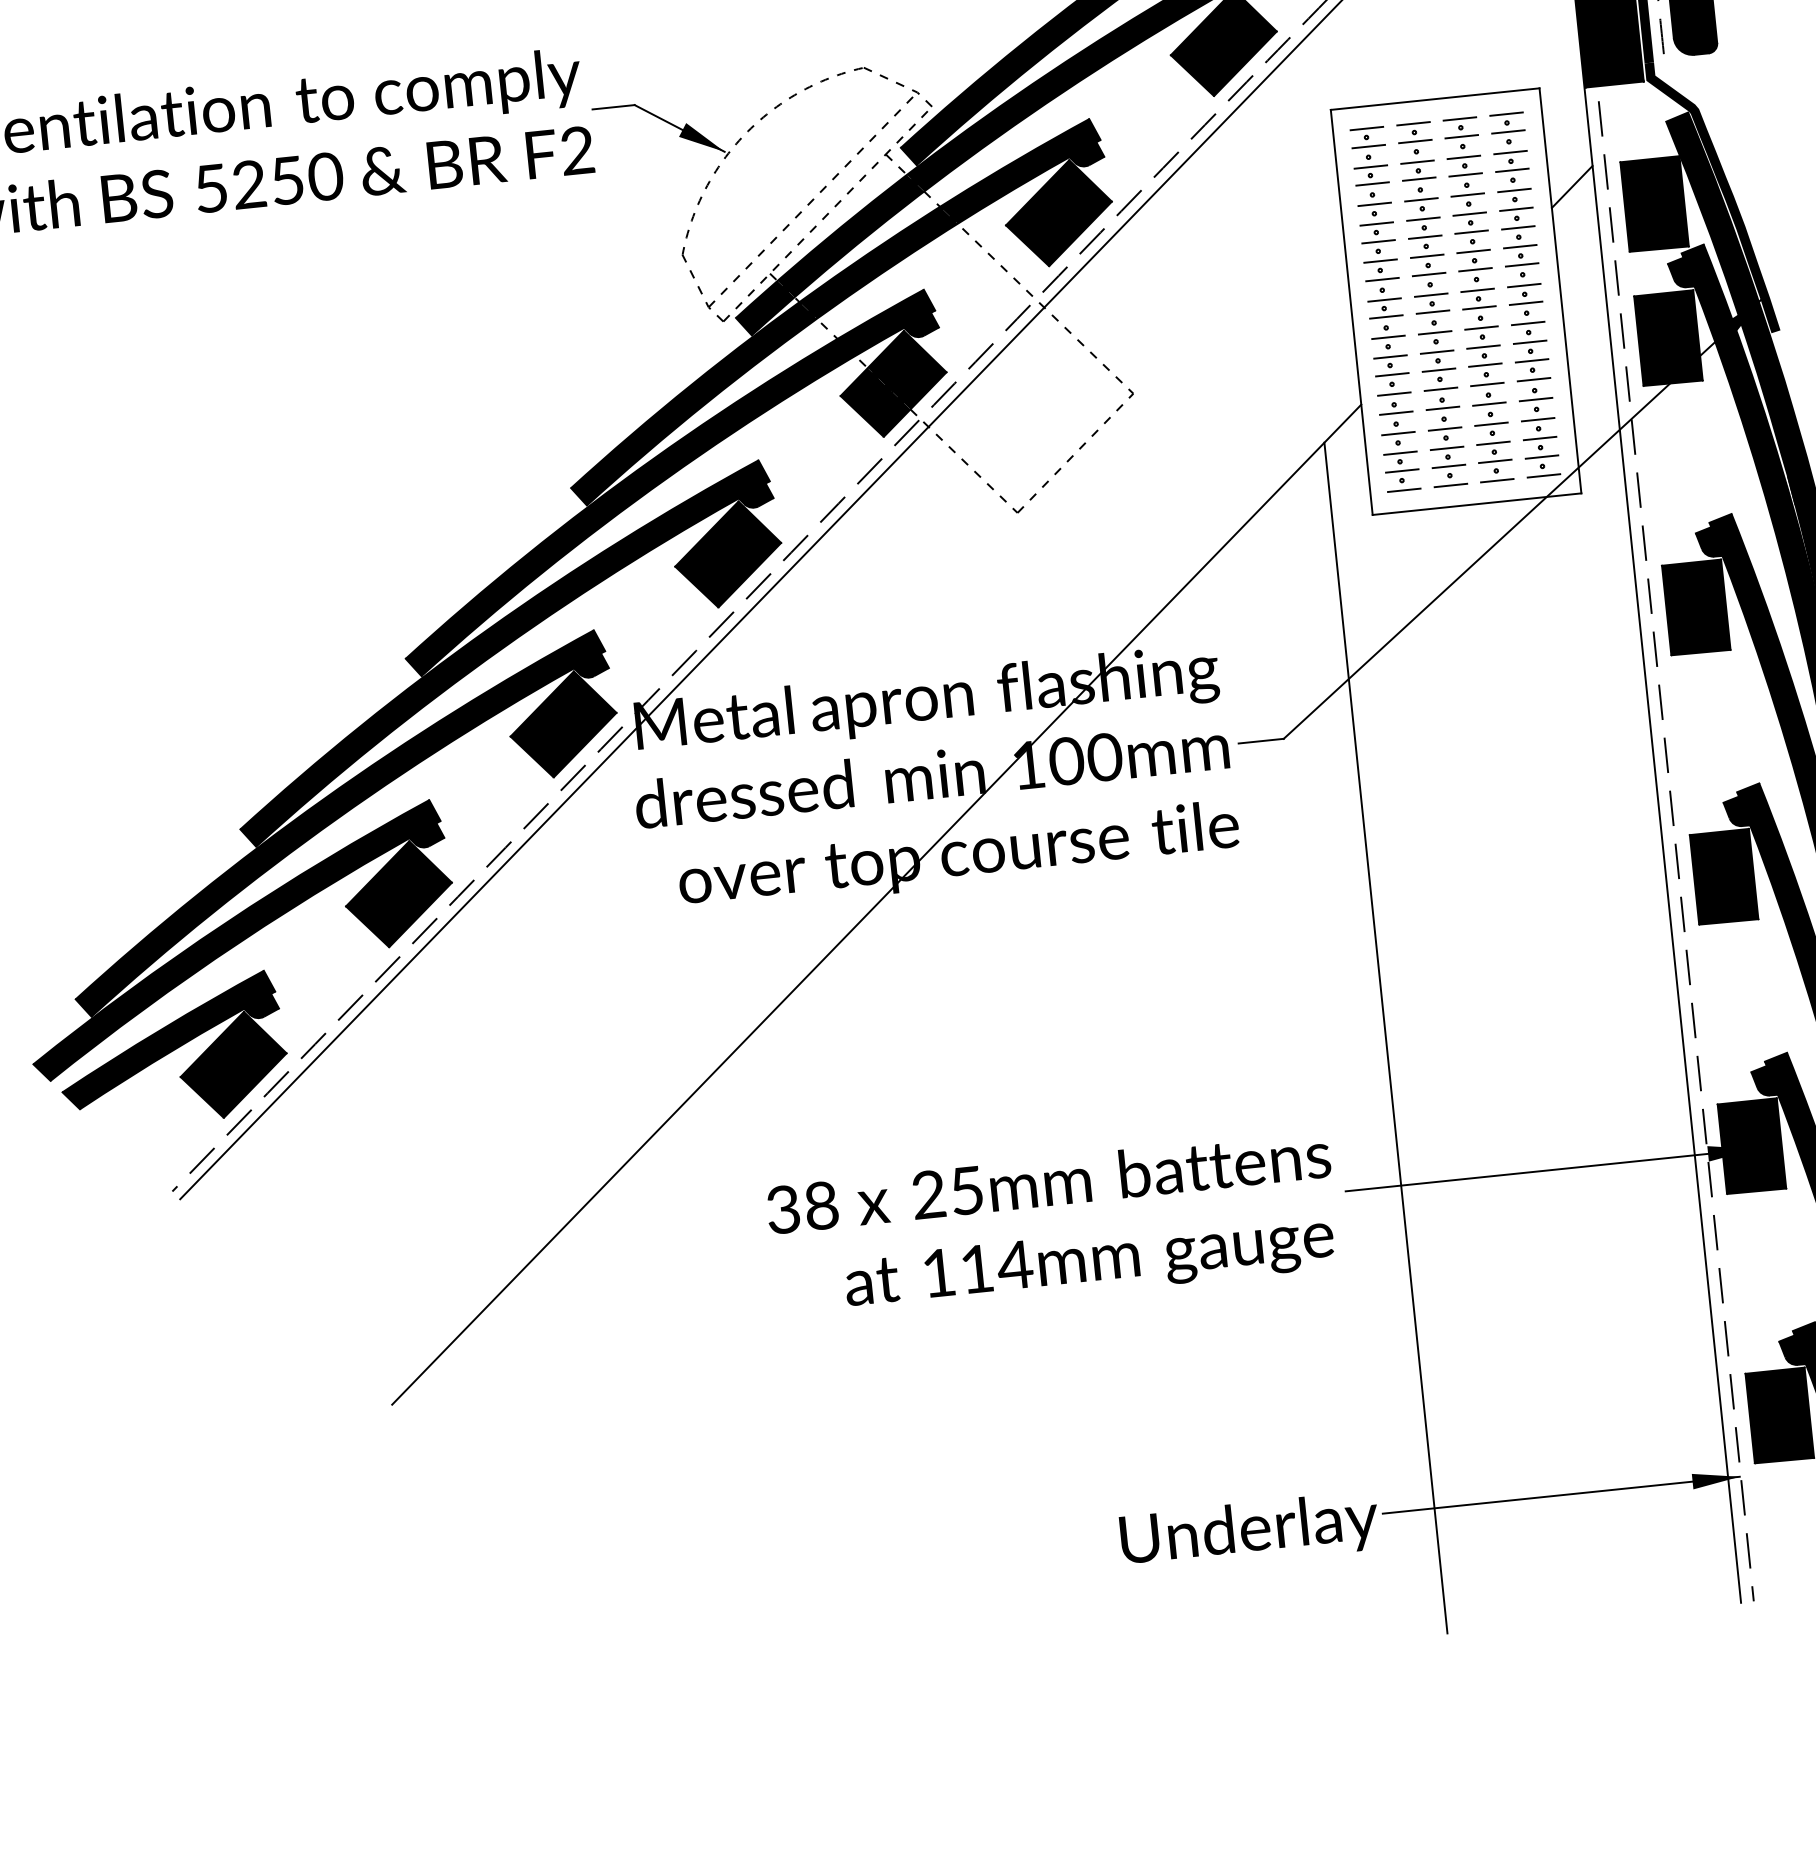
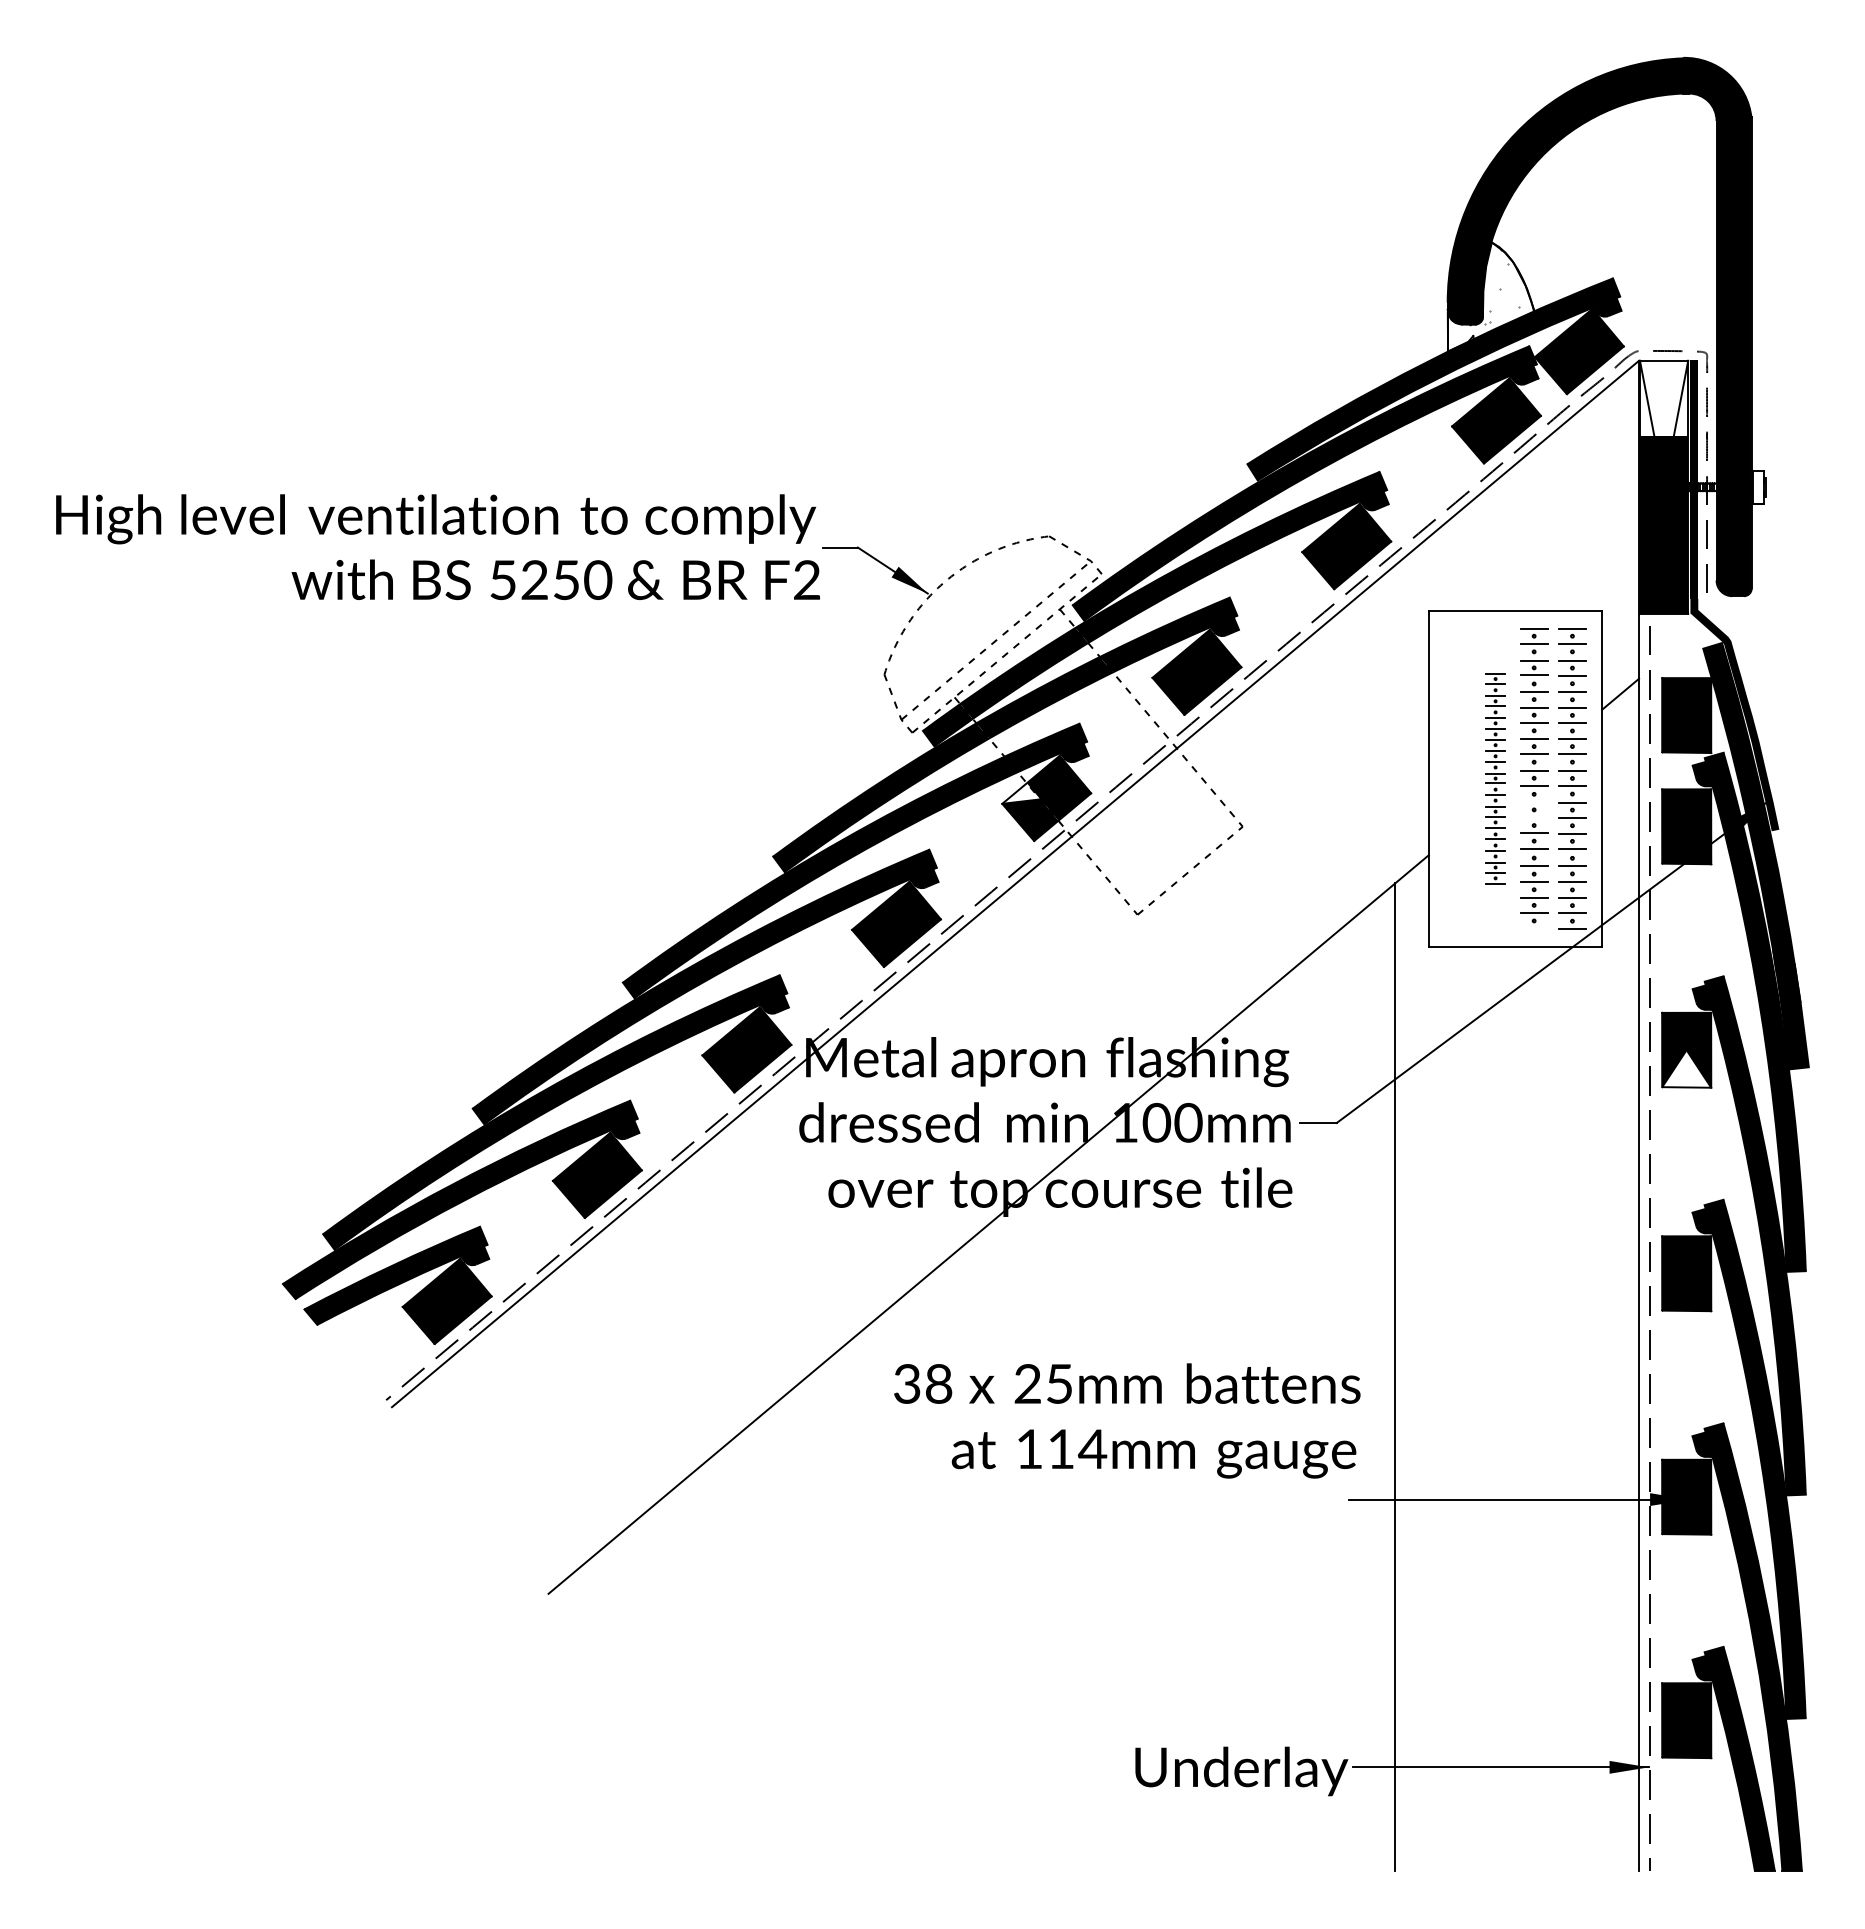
part: (1431, 304) -> (1495, 778), size x0.7
part: (1384, 308) -> (1456, 778), removed
line: (1480, 328) -> (1533, 802), removed
line: (1482, 347) -> (1533, 818), removed
fill: (862, 381) -> (1021, 793), removed
line: (1496, 481) -> (1533, 929), removed
fill: (1698, 629) -> (1686, 1068), removed
text: (1053, 1226) -> (1127, 1420), moved

